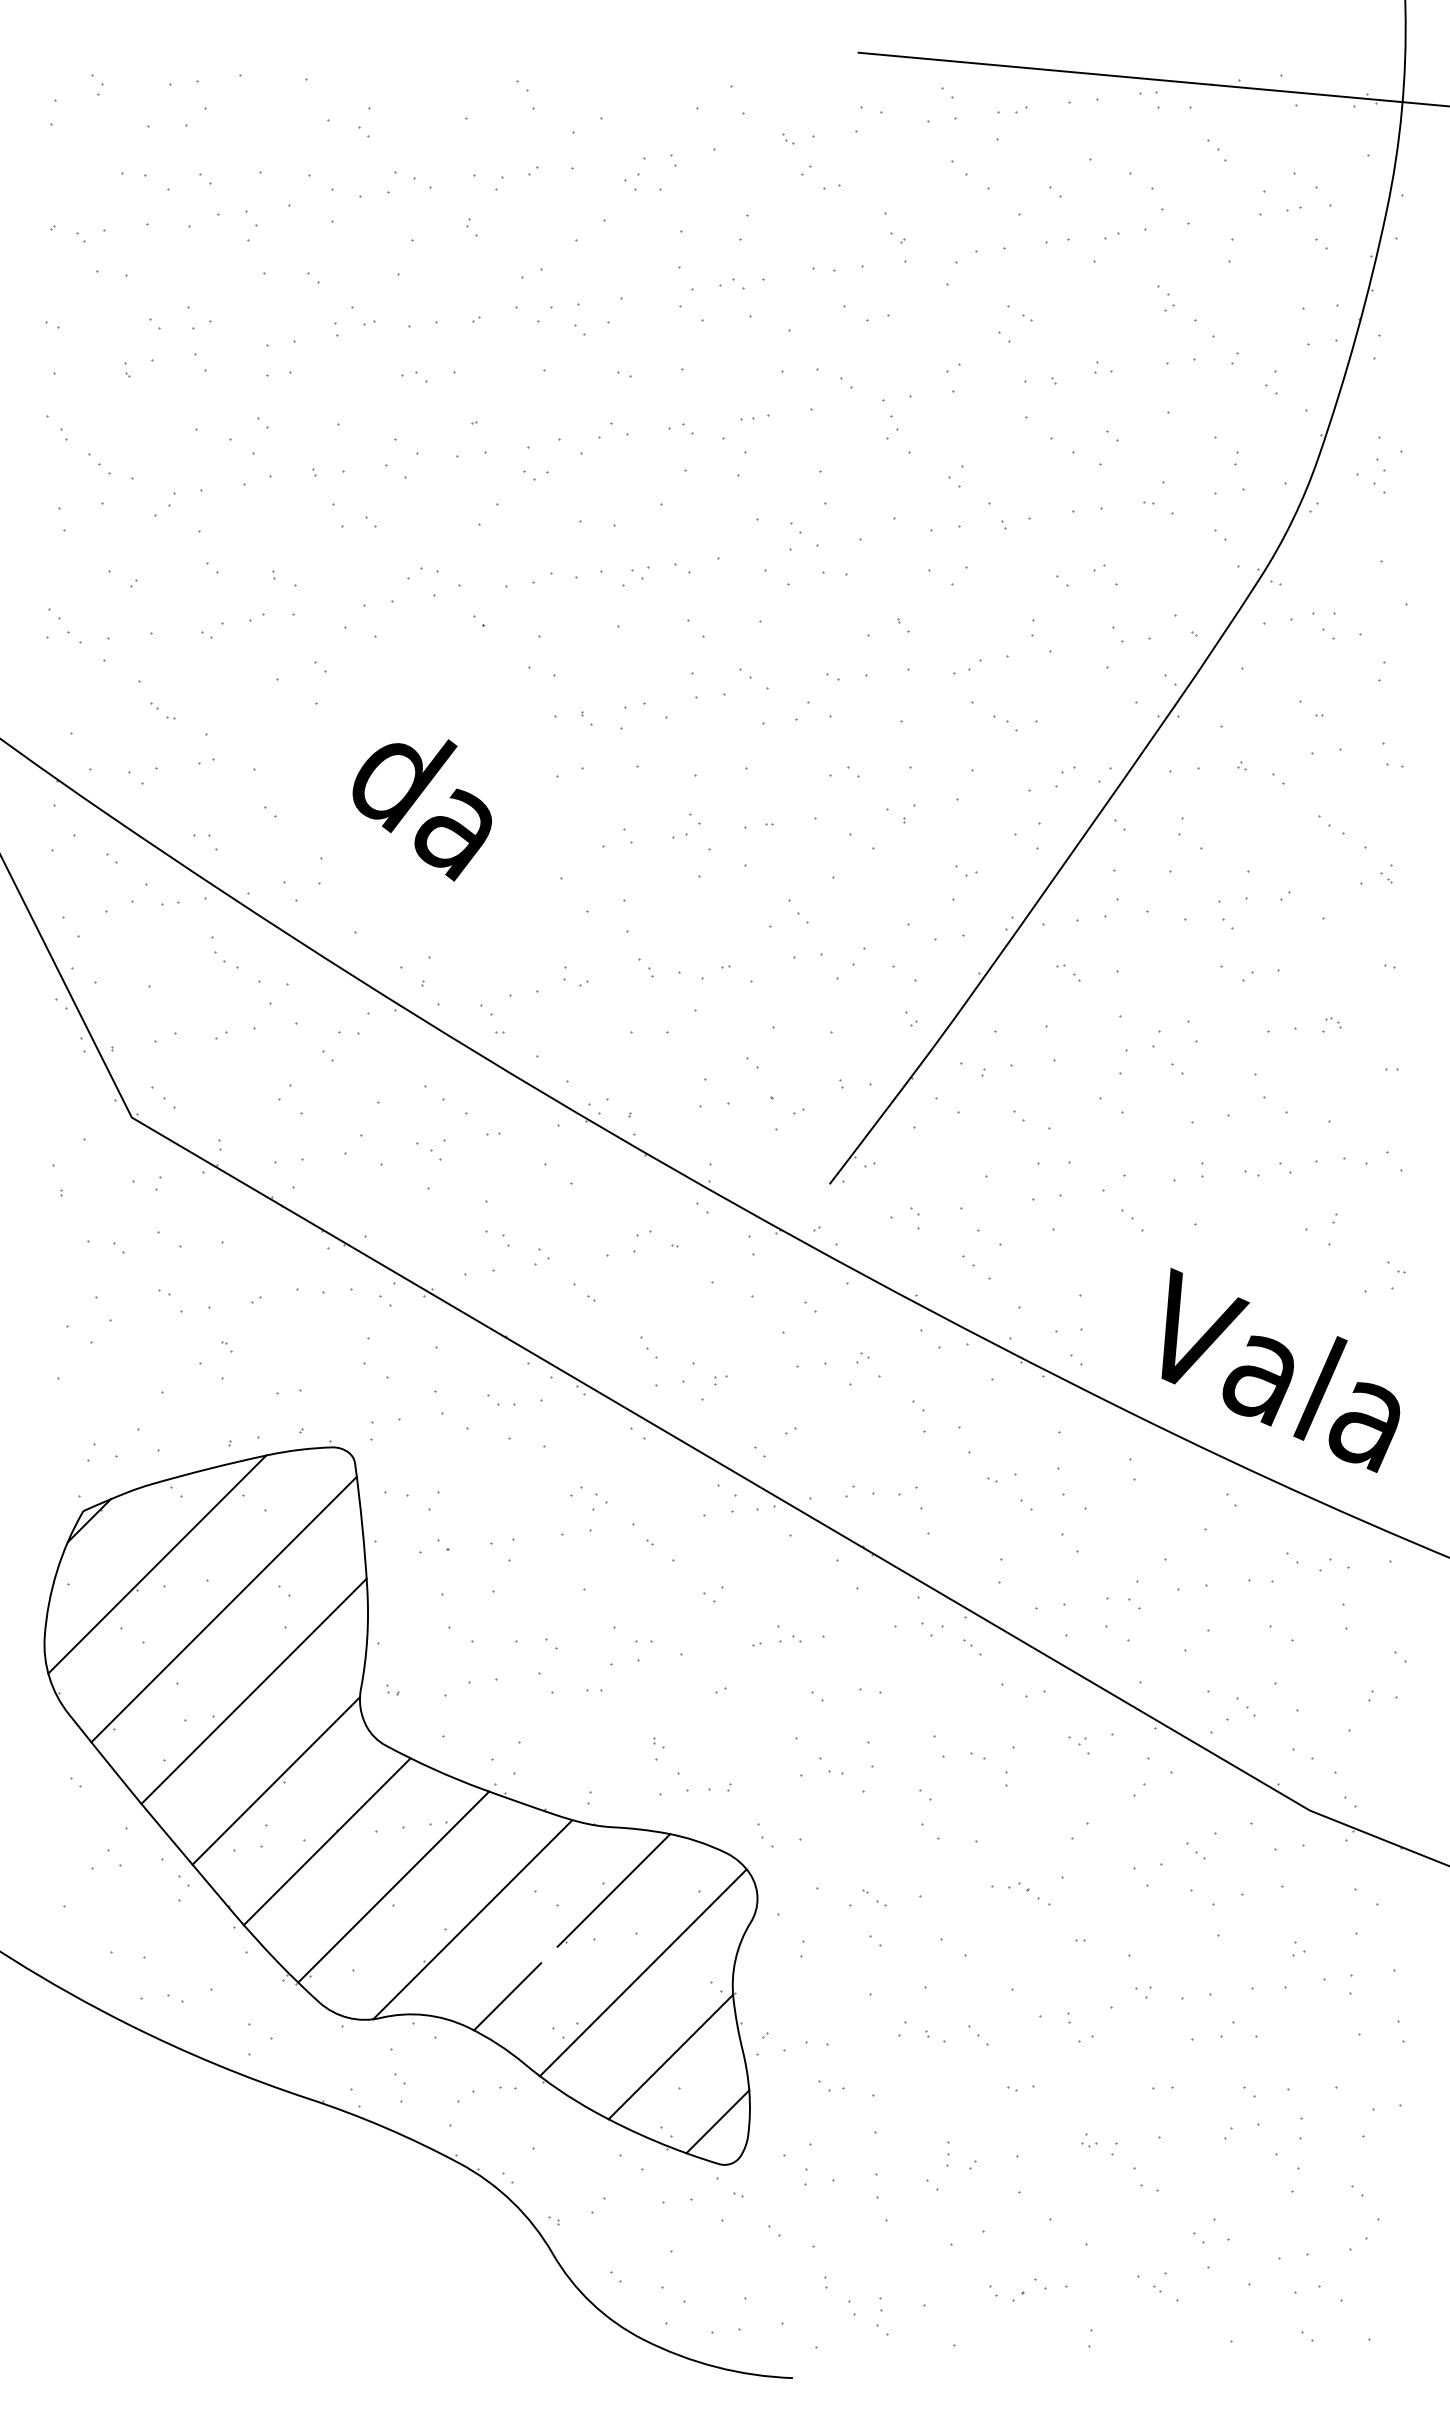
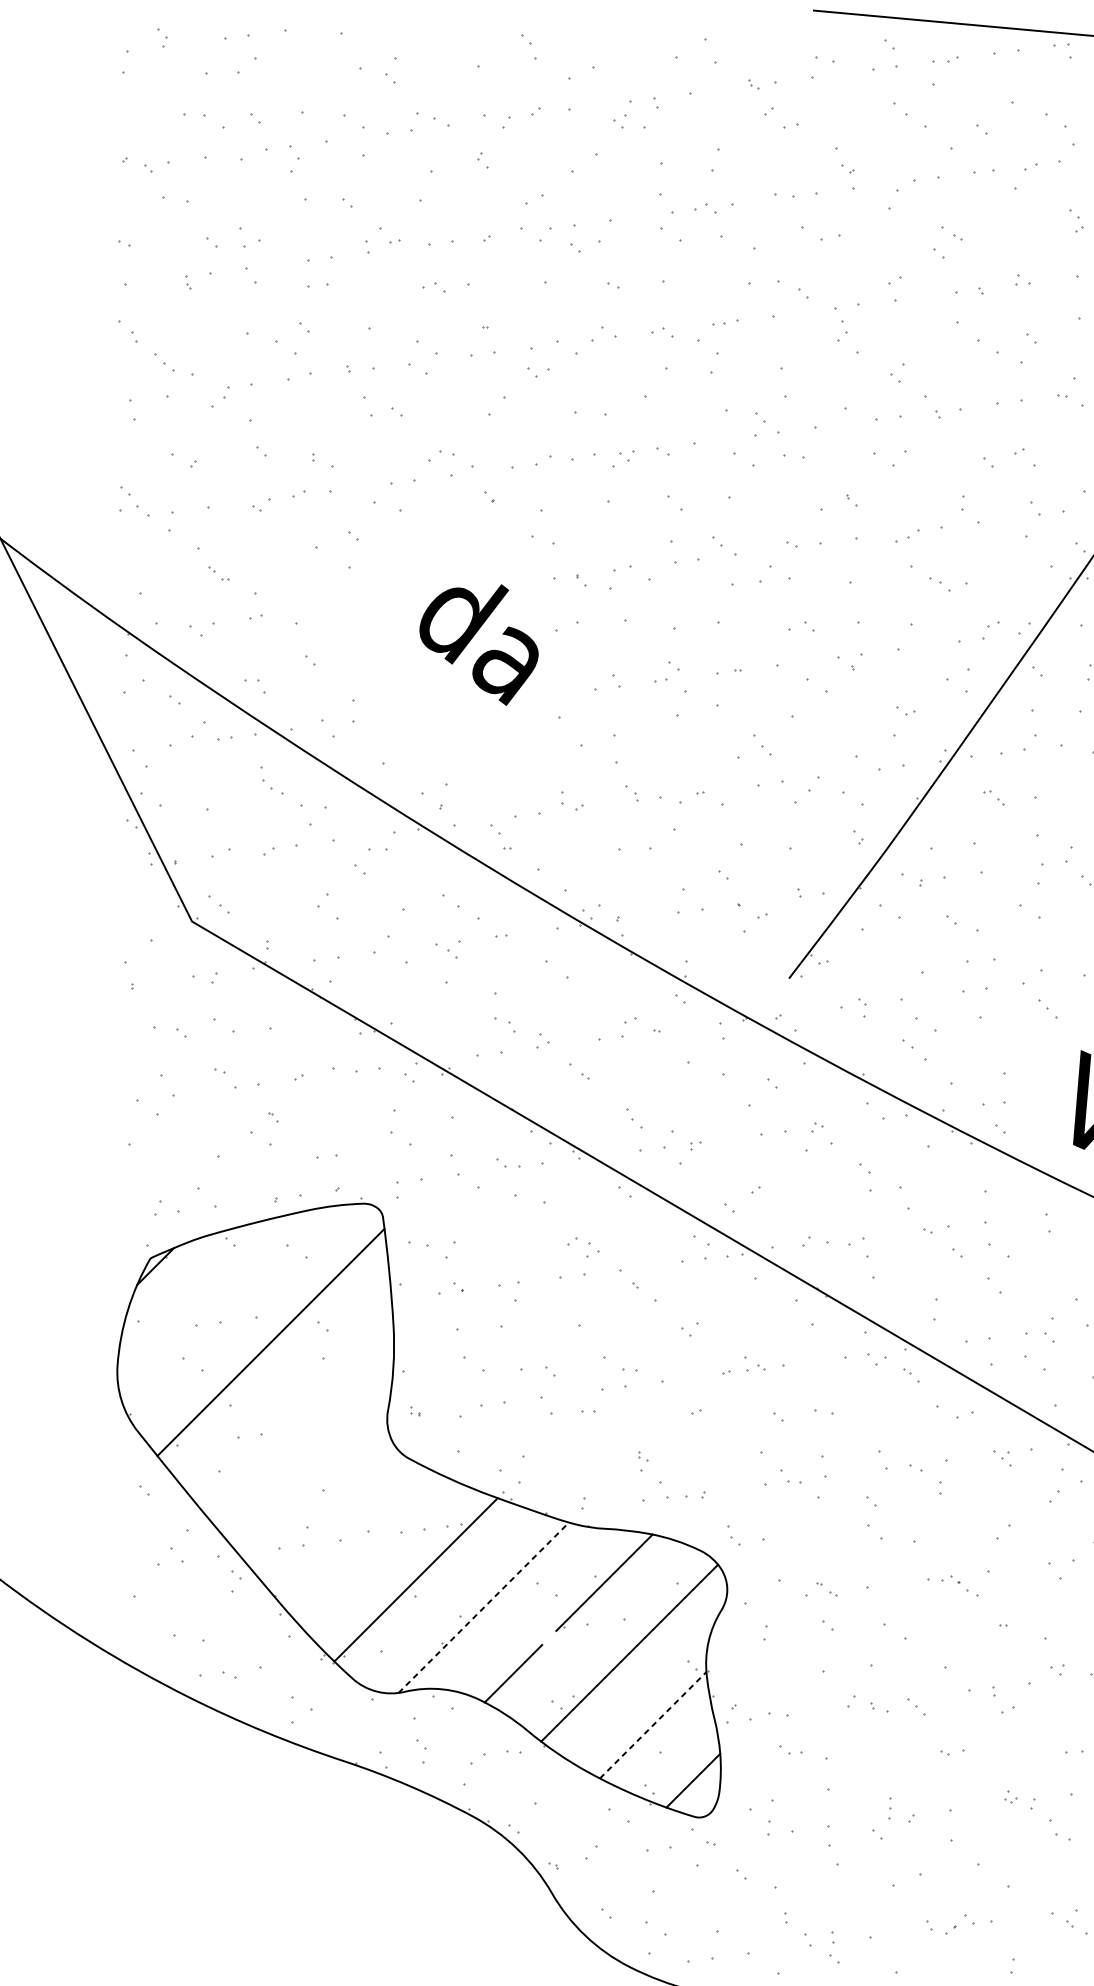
text: (421, 810) -> (478, 645), moved
line: (157, 1564) -> (214, 1303), removed
line: (253, 1690) -> (296, 1411), removed
line: (276, 1780) -> (315, 1488), removed
line: (326, 1841) -> (358, 1540), removed
line: (472, 1919) -> (483, 1607), solid -> dashed
line: (671, 2056) -> (653, 1724), solid -> dashed

